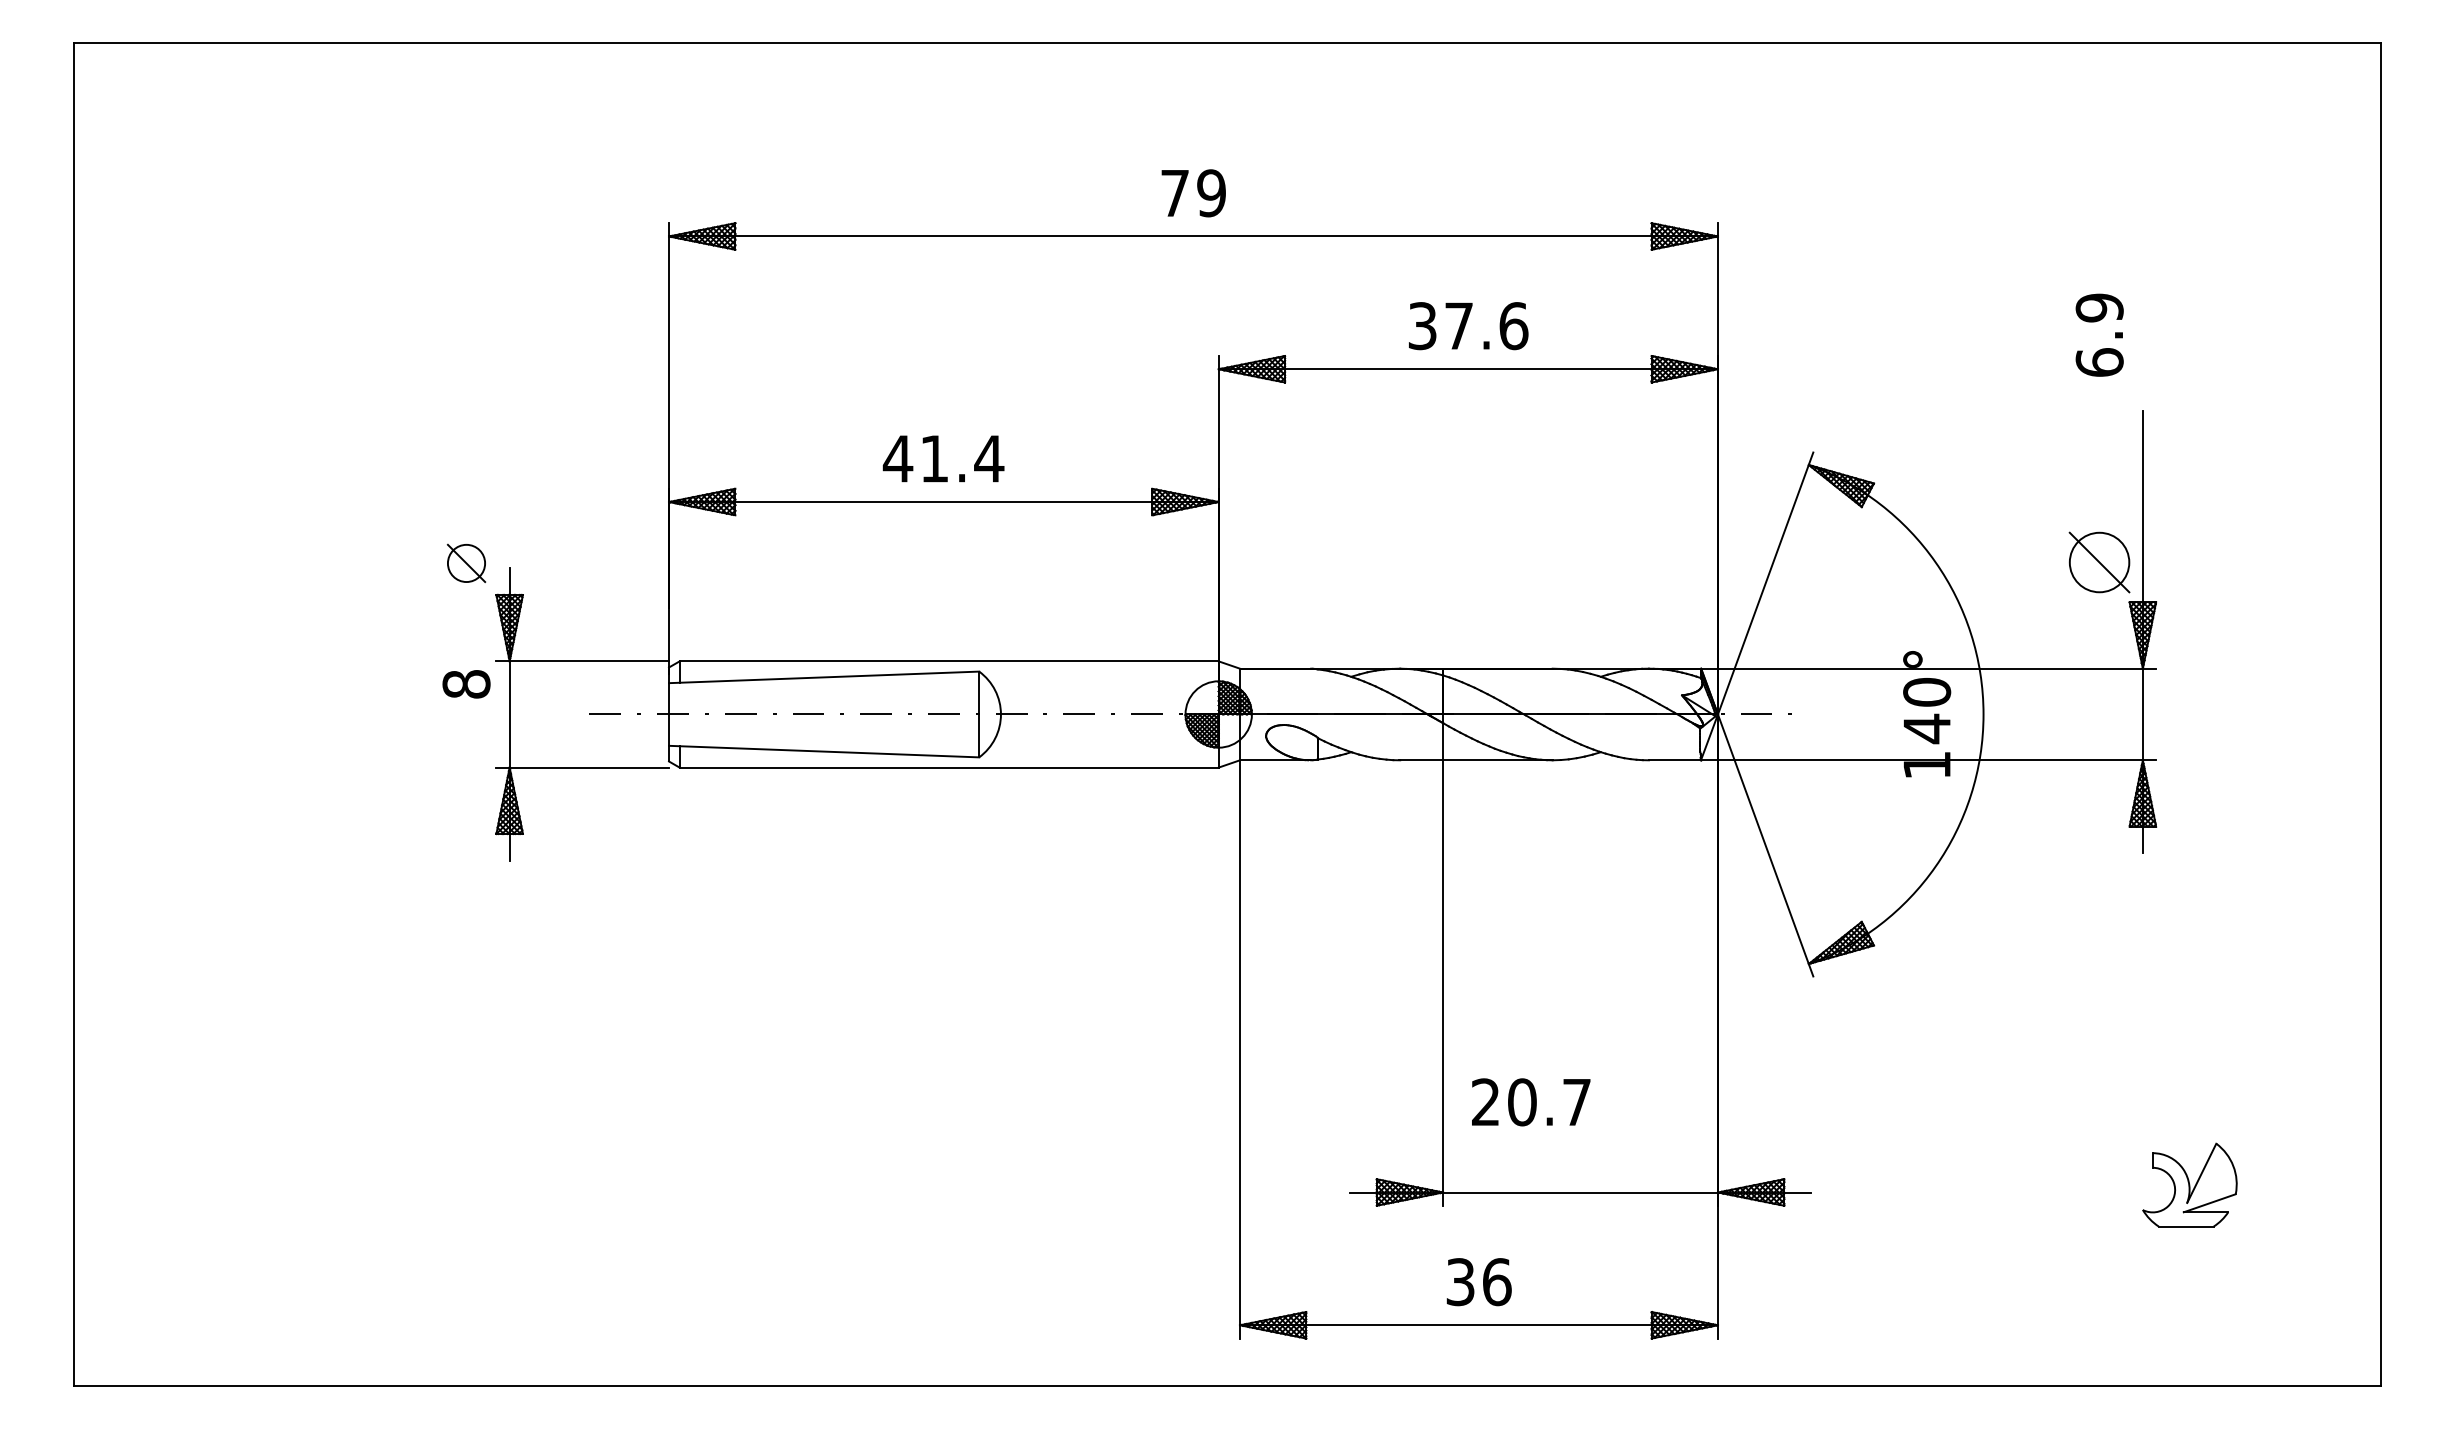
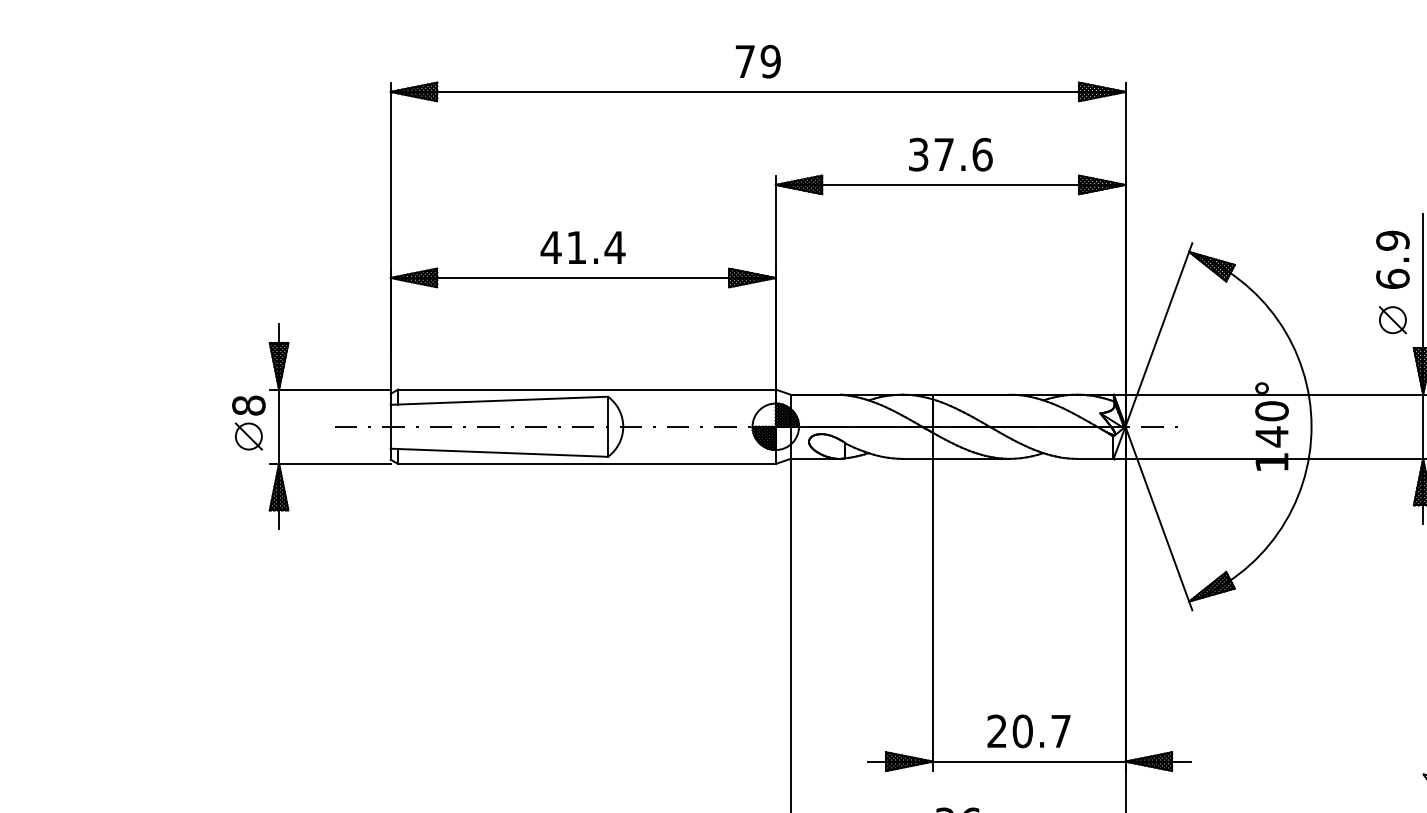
text: (2099, 334) -> (1392, 259), moved
part: (2099, 561) -> (1392, 319), size x0.62
part: (466, 562) -> (248, 435), moved
text: (1531, 1102) -> (1029, 731), moved

